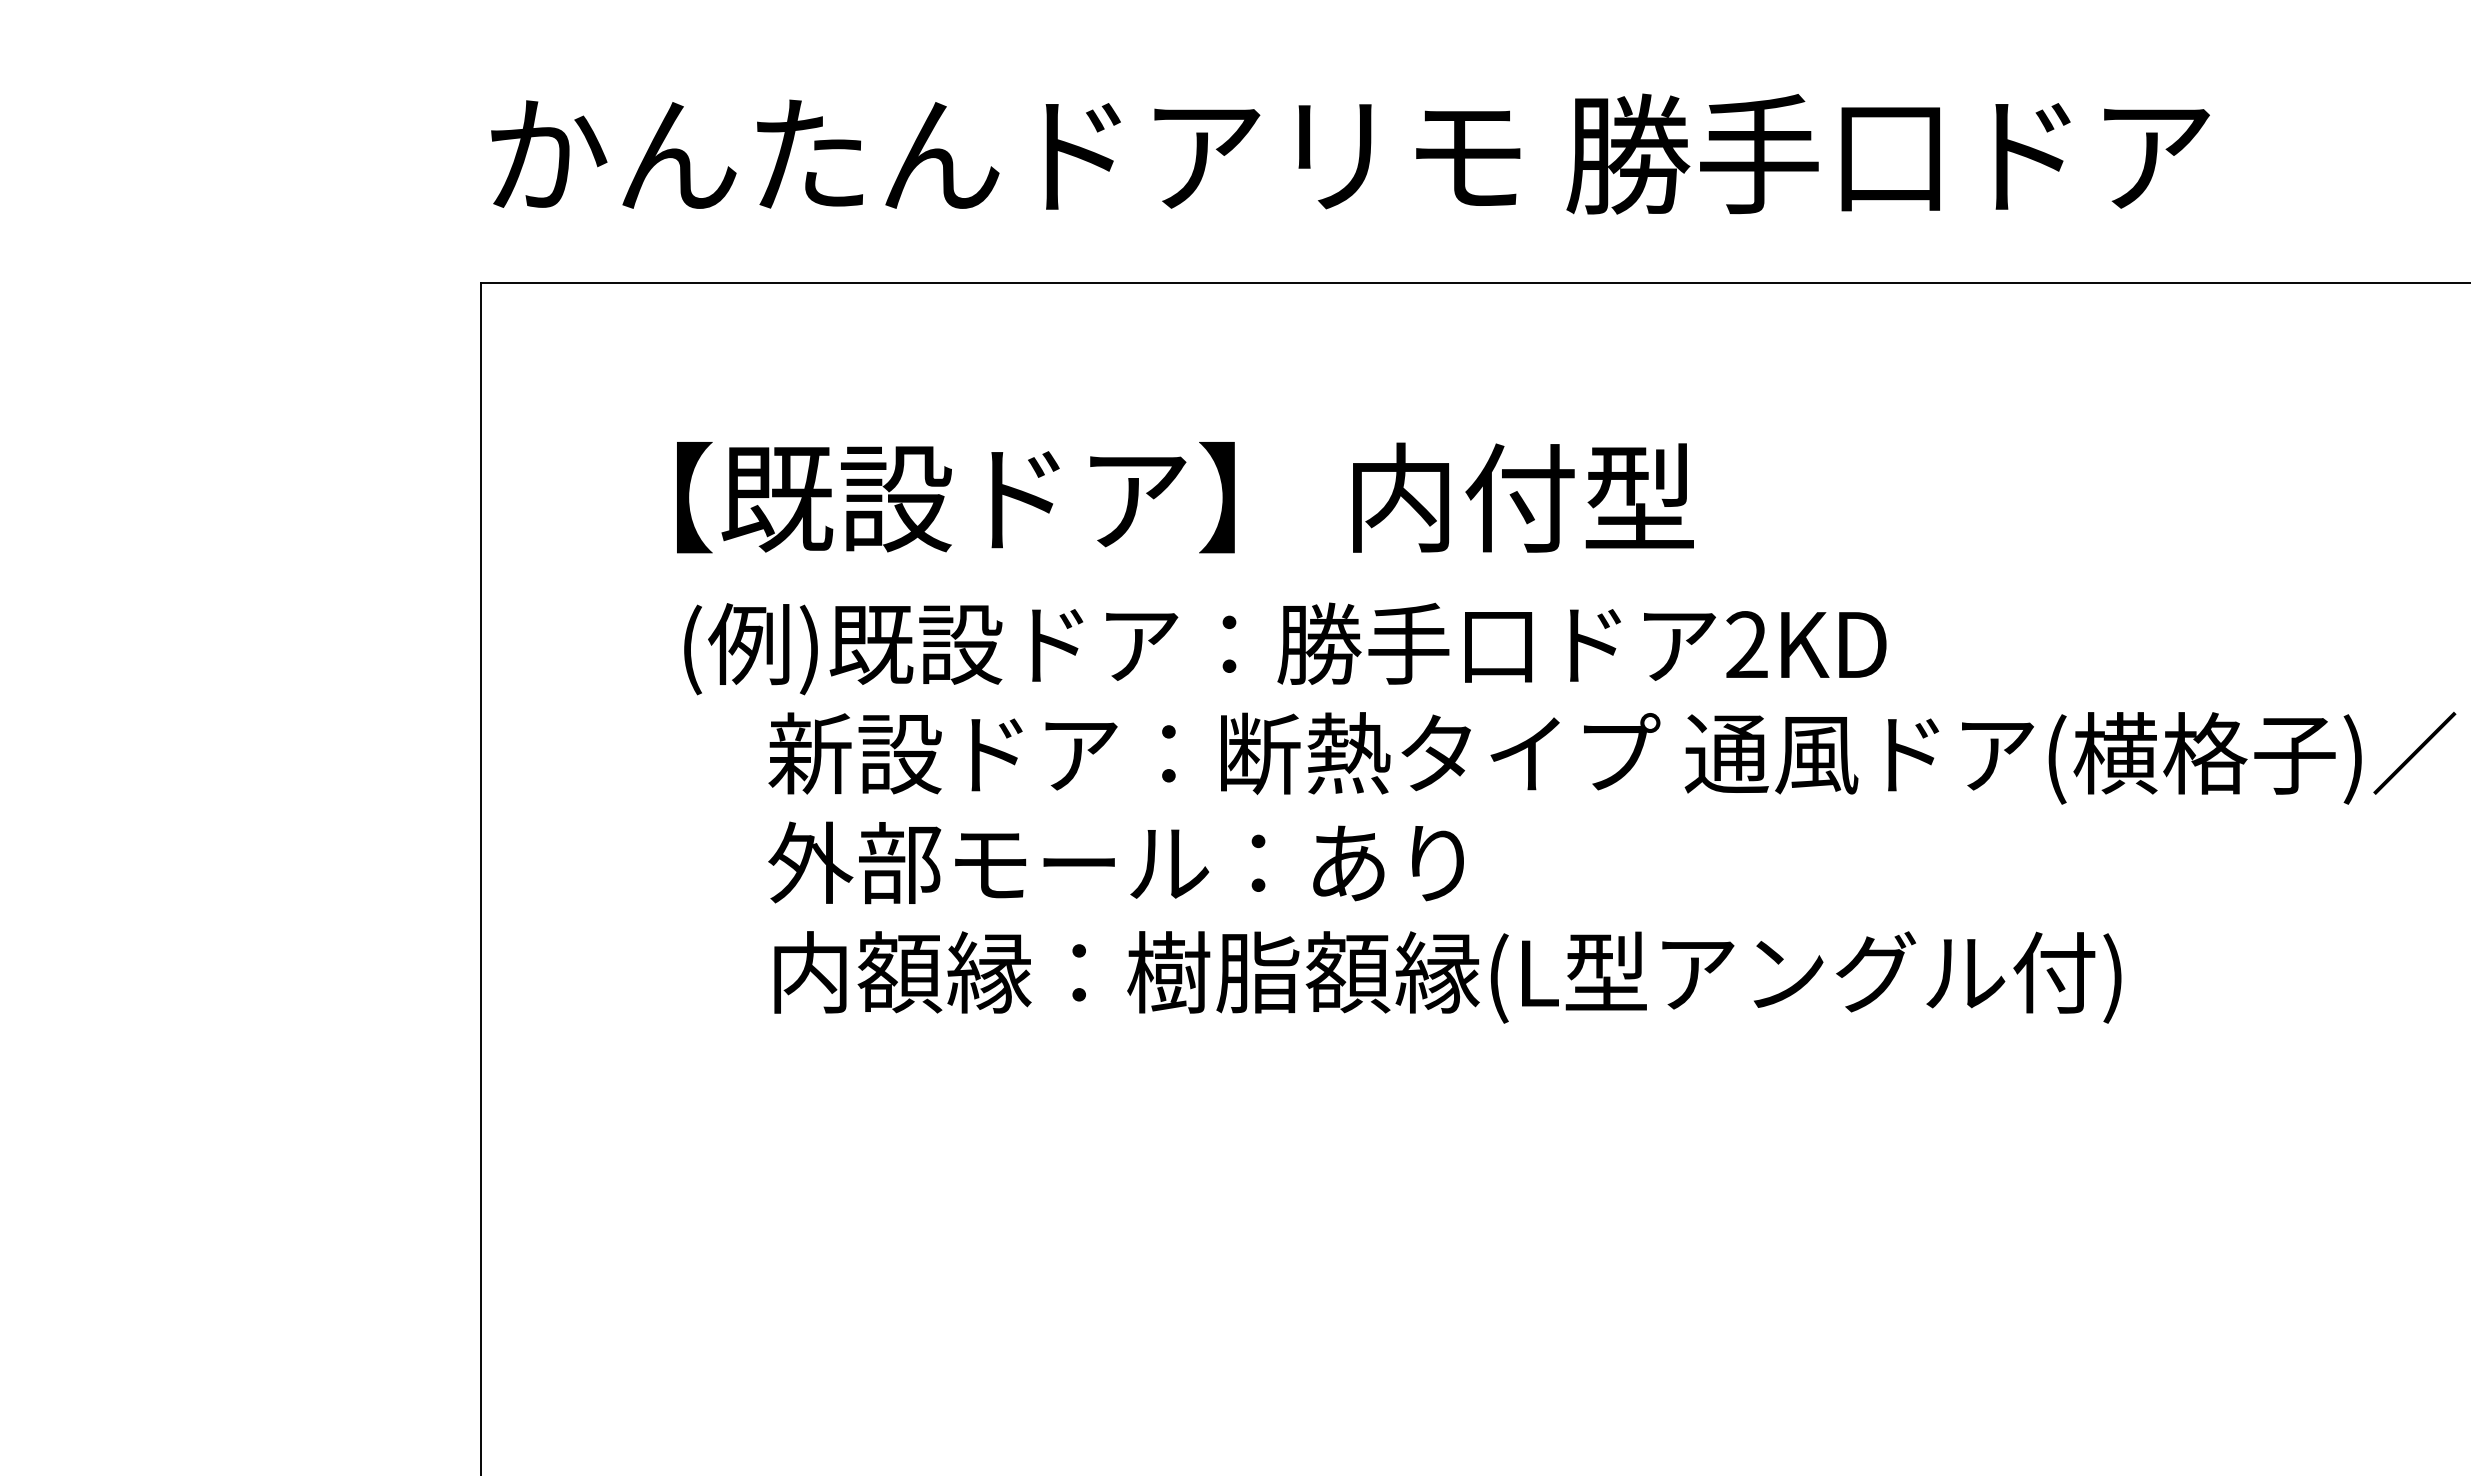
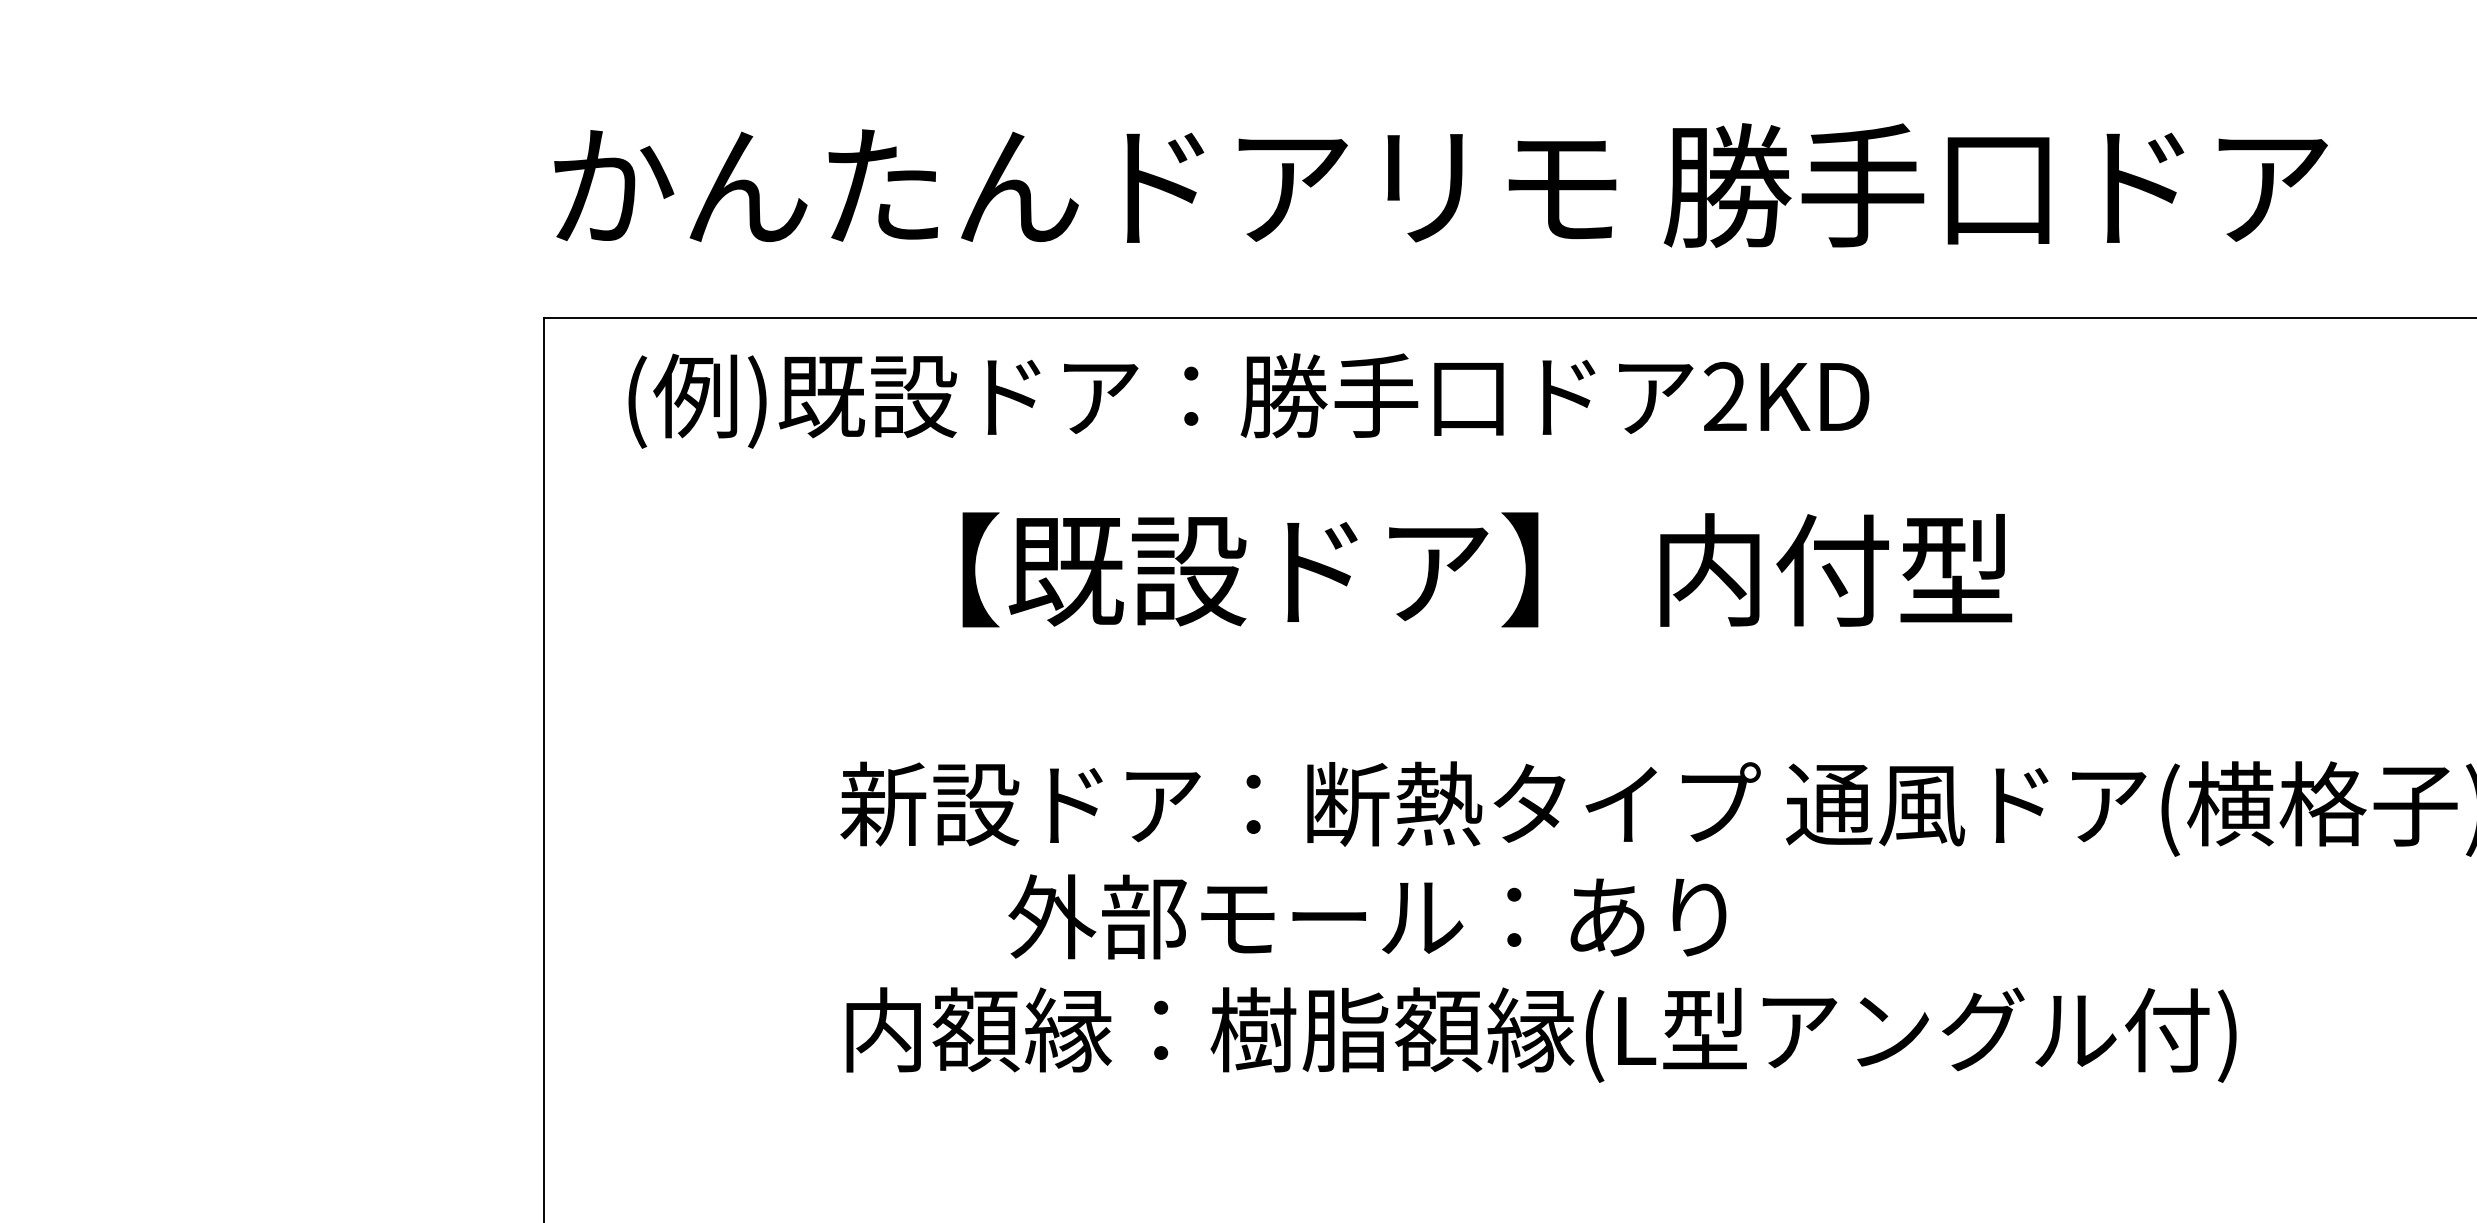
text: (1185, 497) -> (1487, 569), moved
text: (1285, 648) -> (1249, 400), moved
text: (1115, 862) -> (1366, 916), moved

